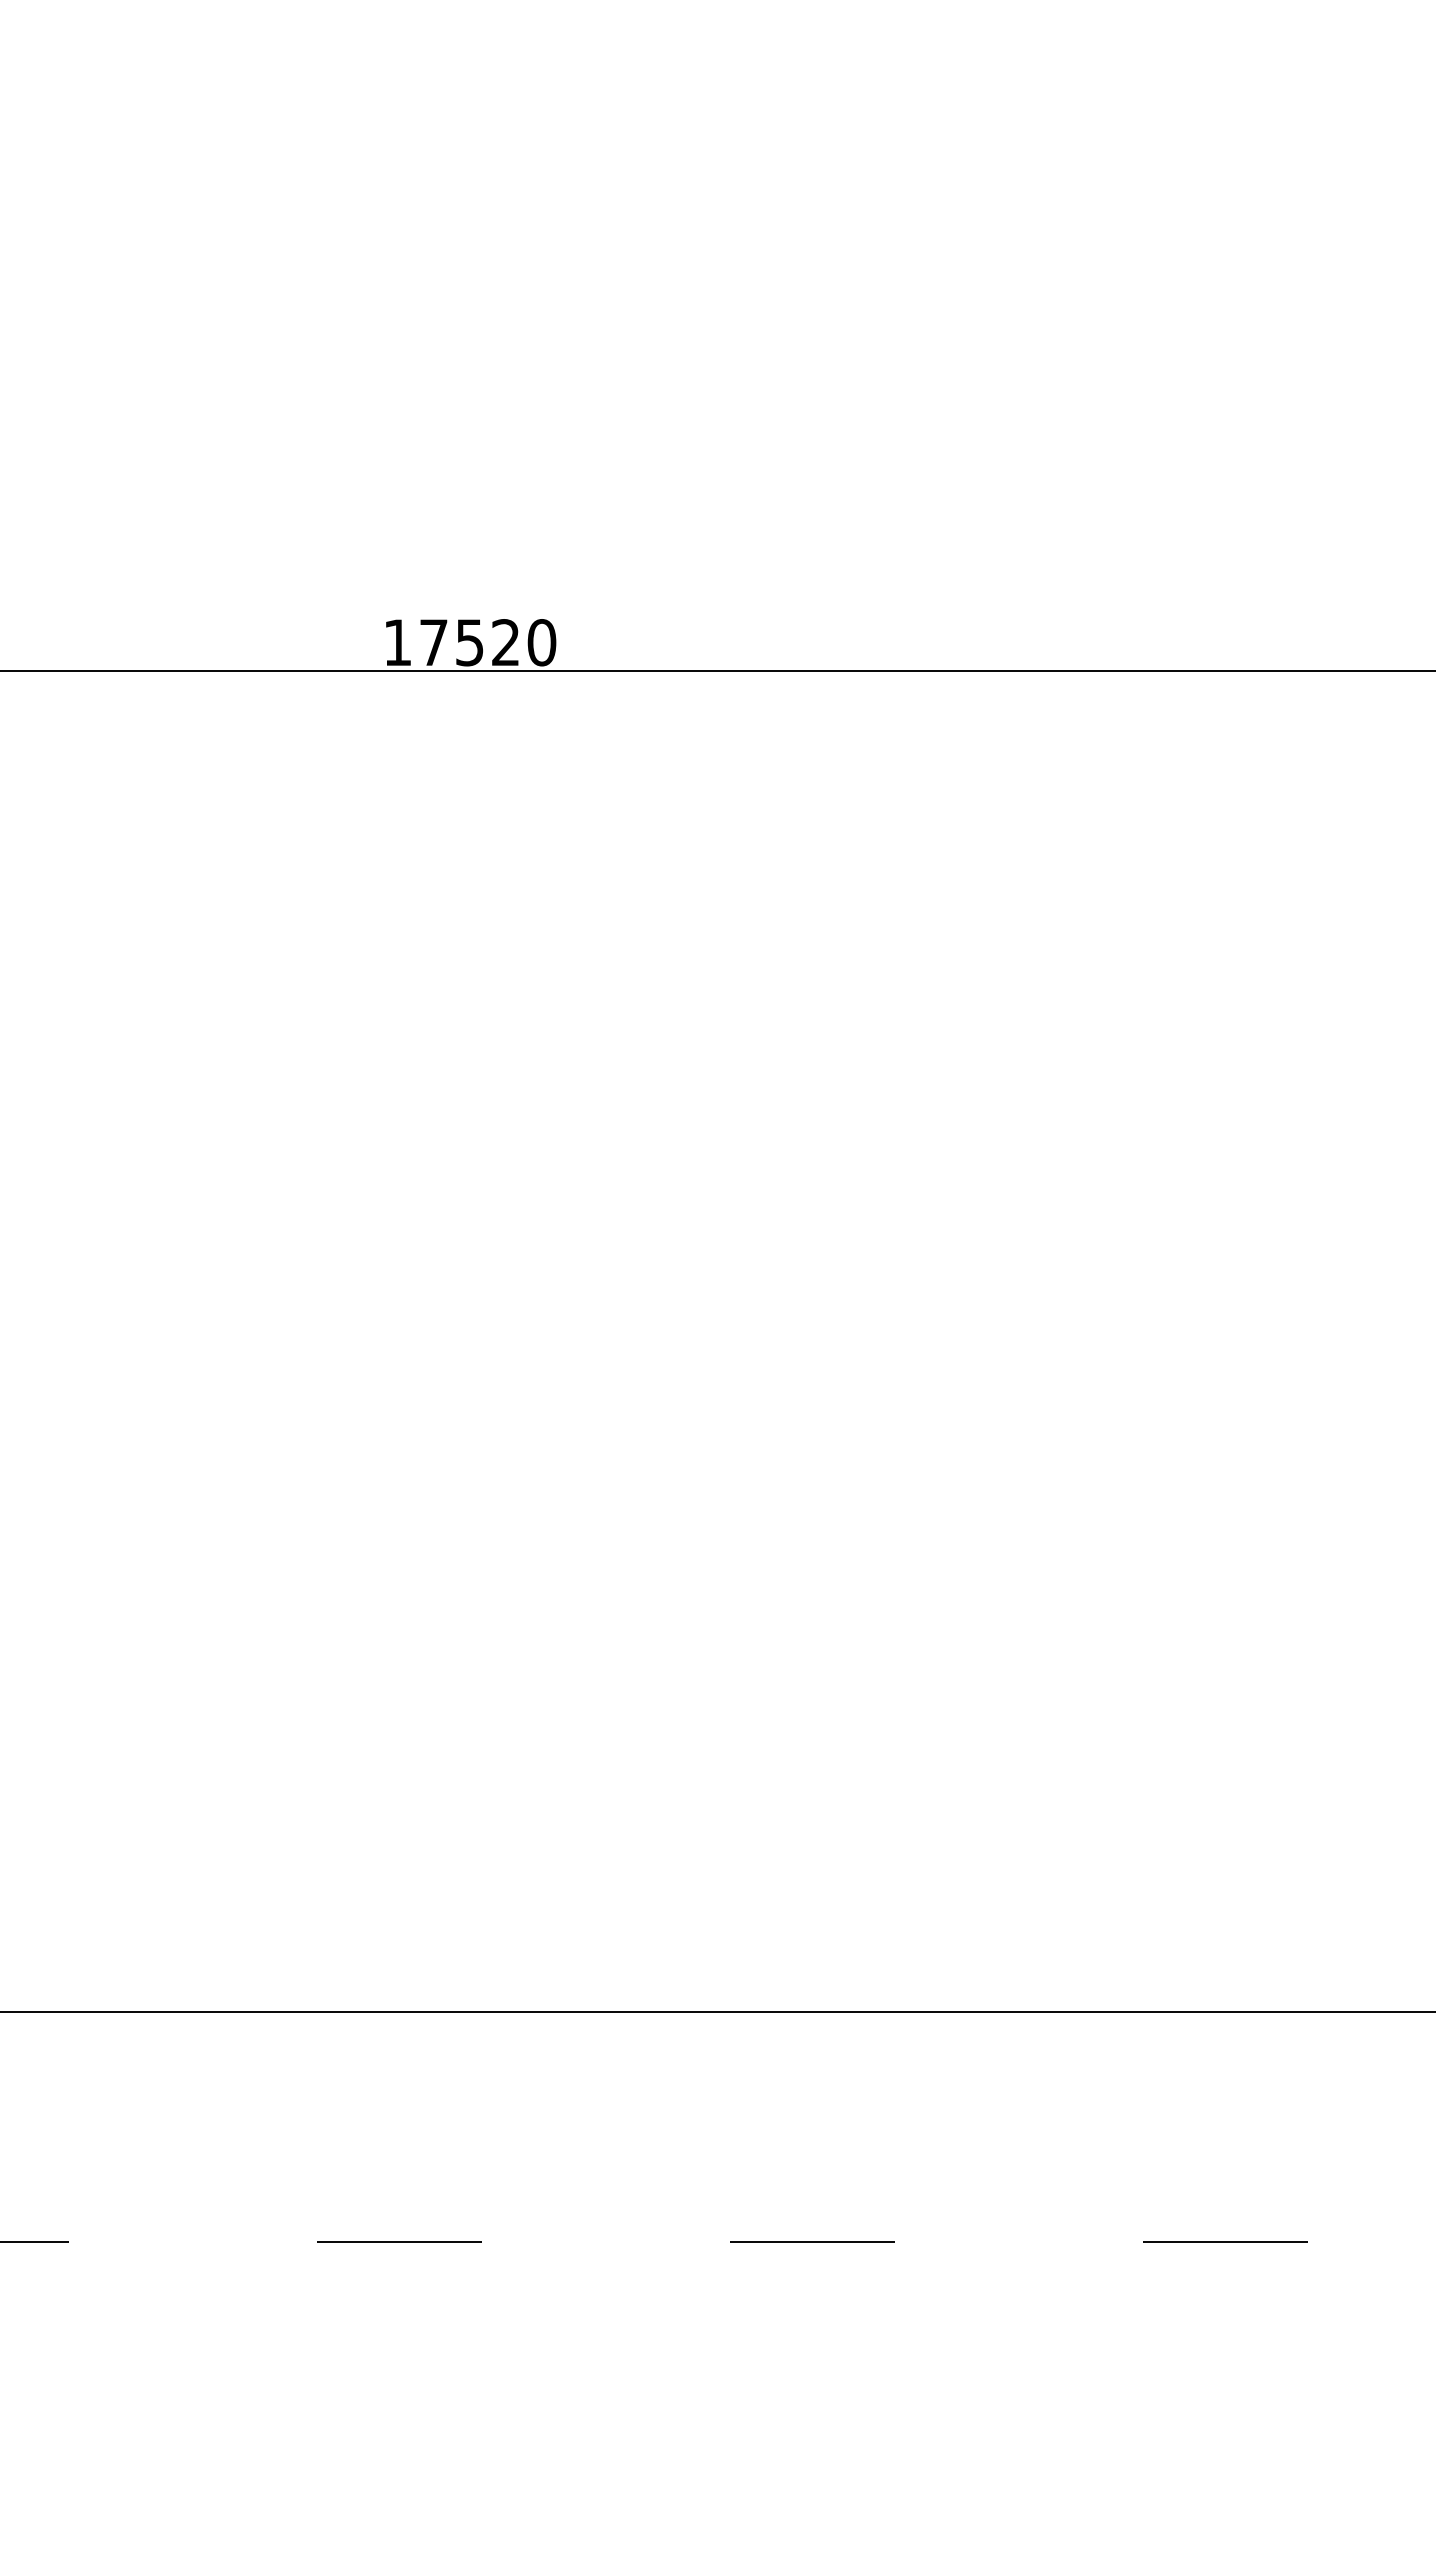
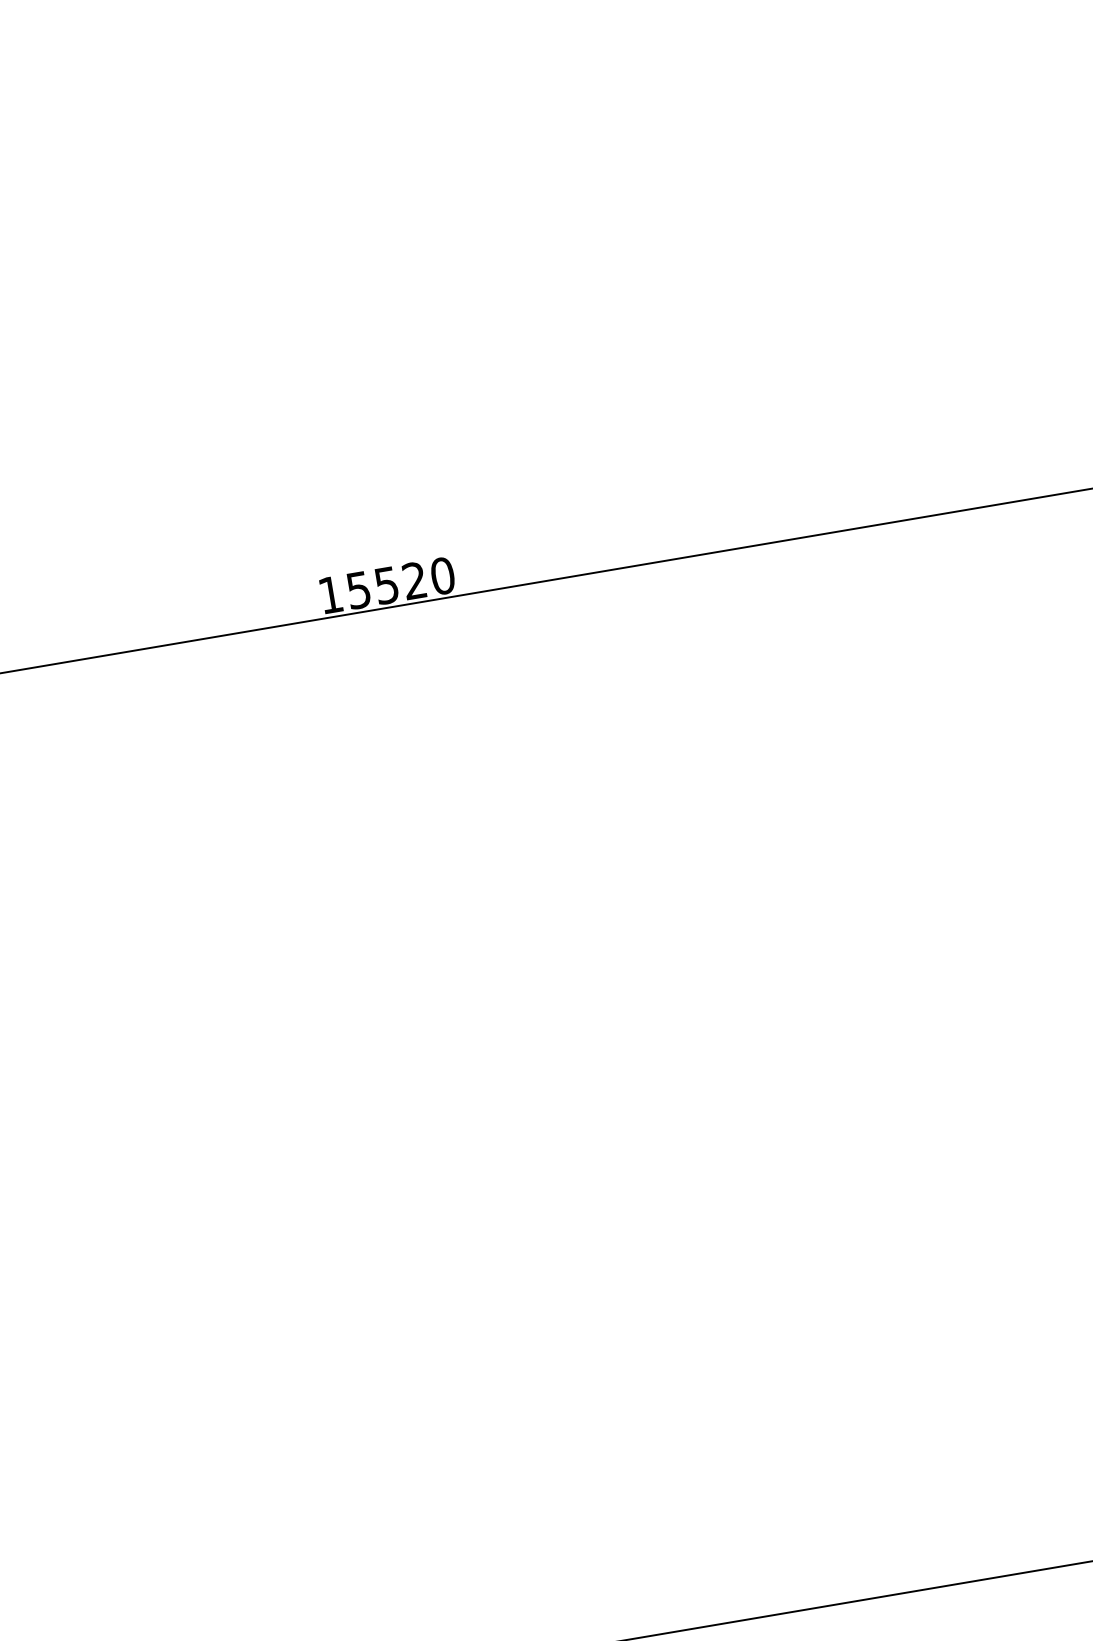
text: (433, 642) -> (358, 590), 17520 -> 15520

